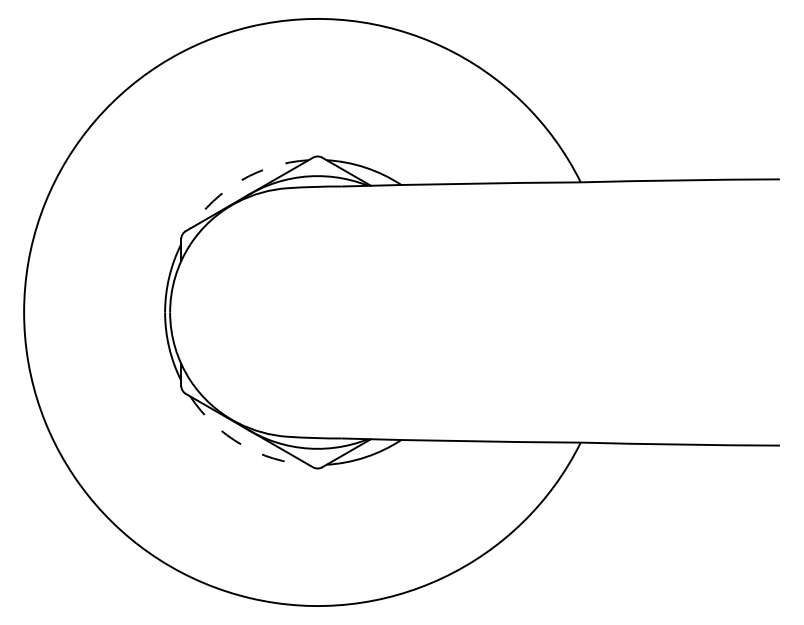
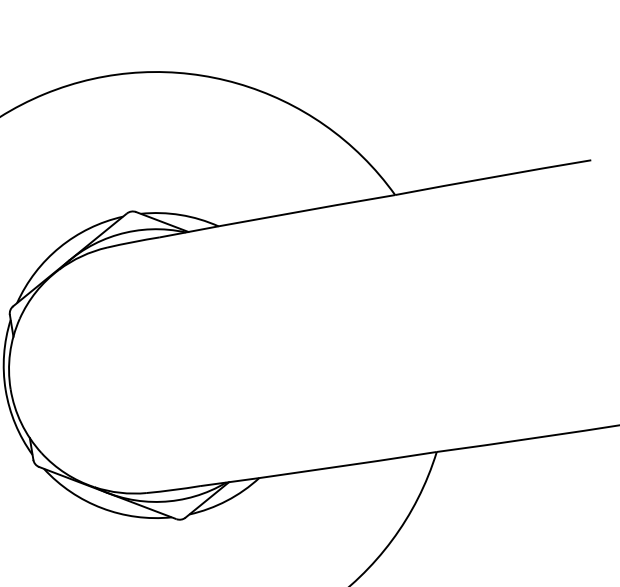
arc: (241, 180) -> (59, 247), dashed -> solid
arc: (241, 444) -> (102, 508), dashed -> solid

